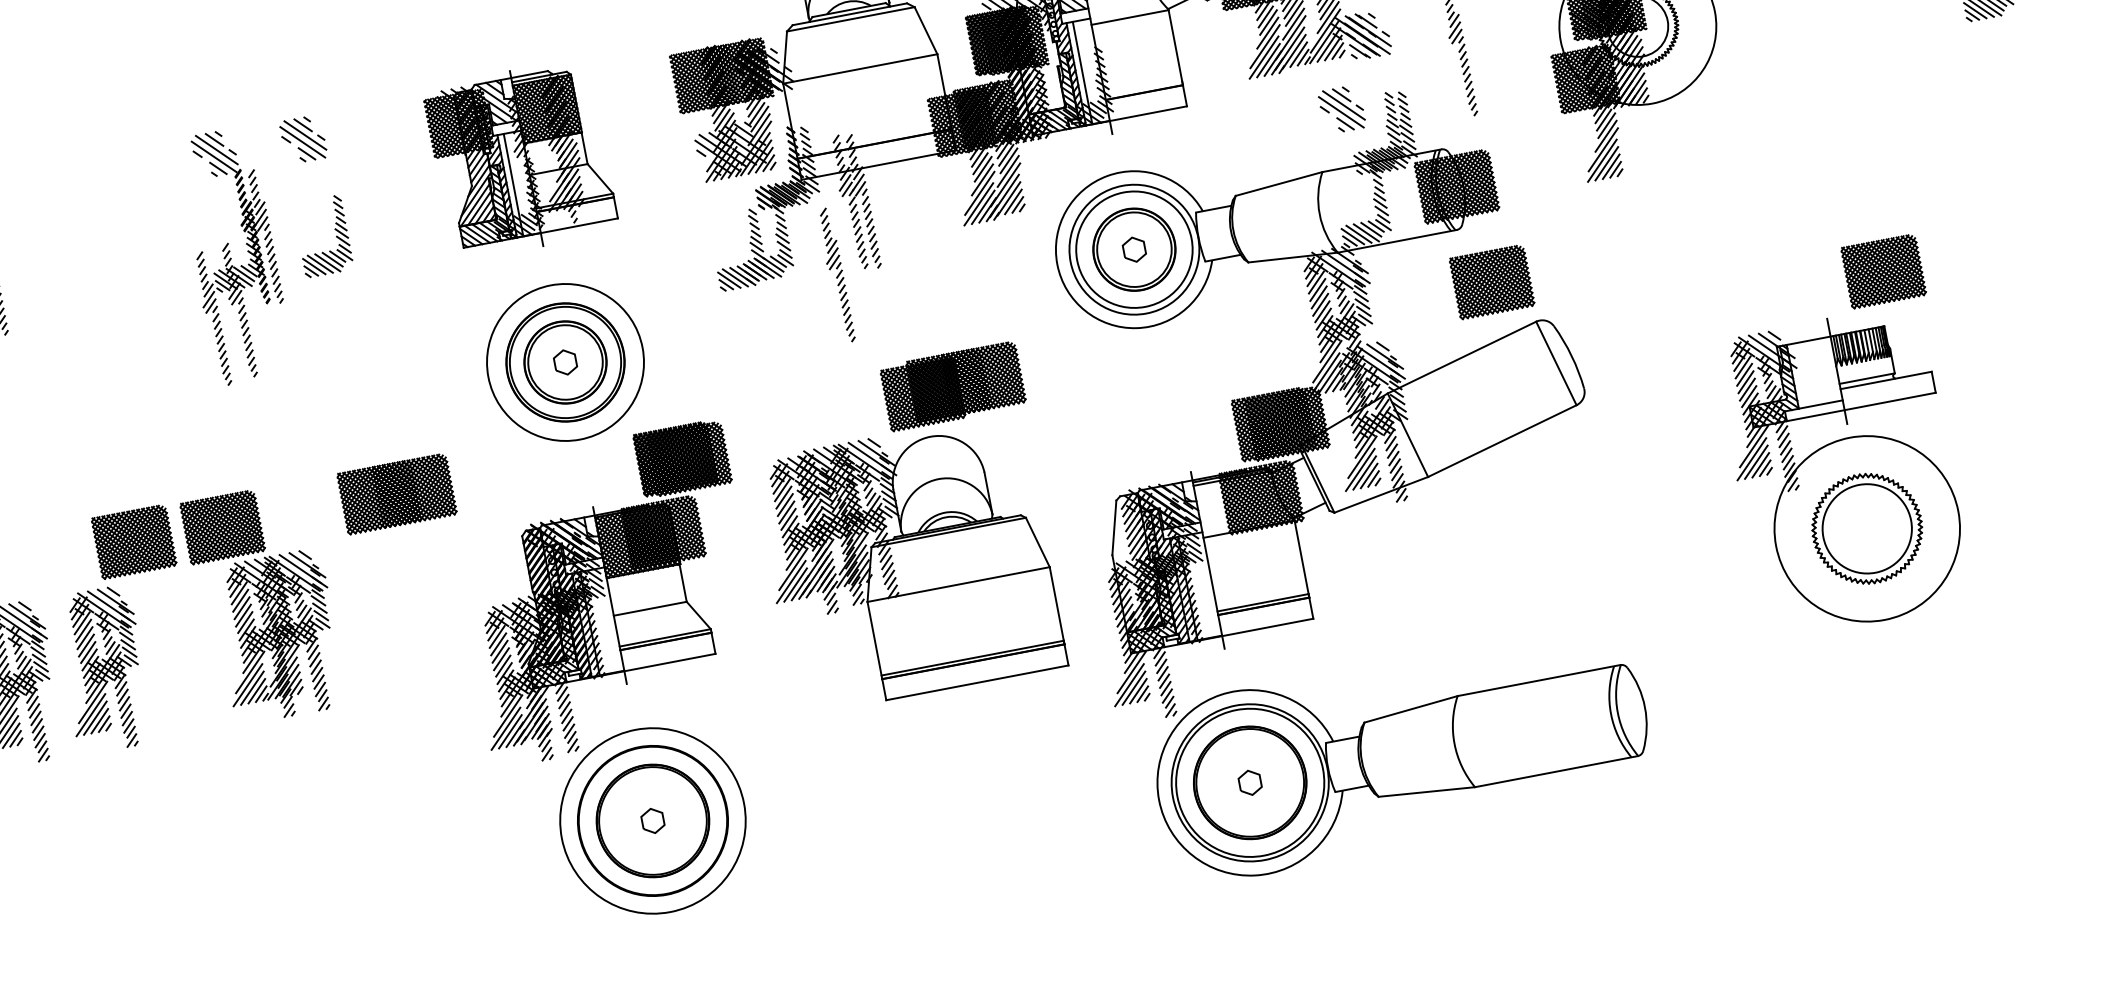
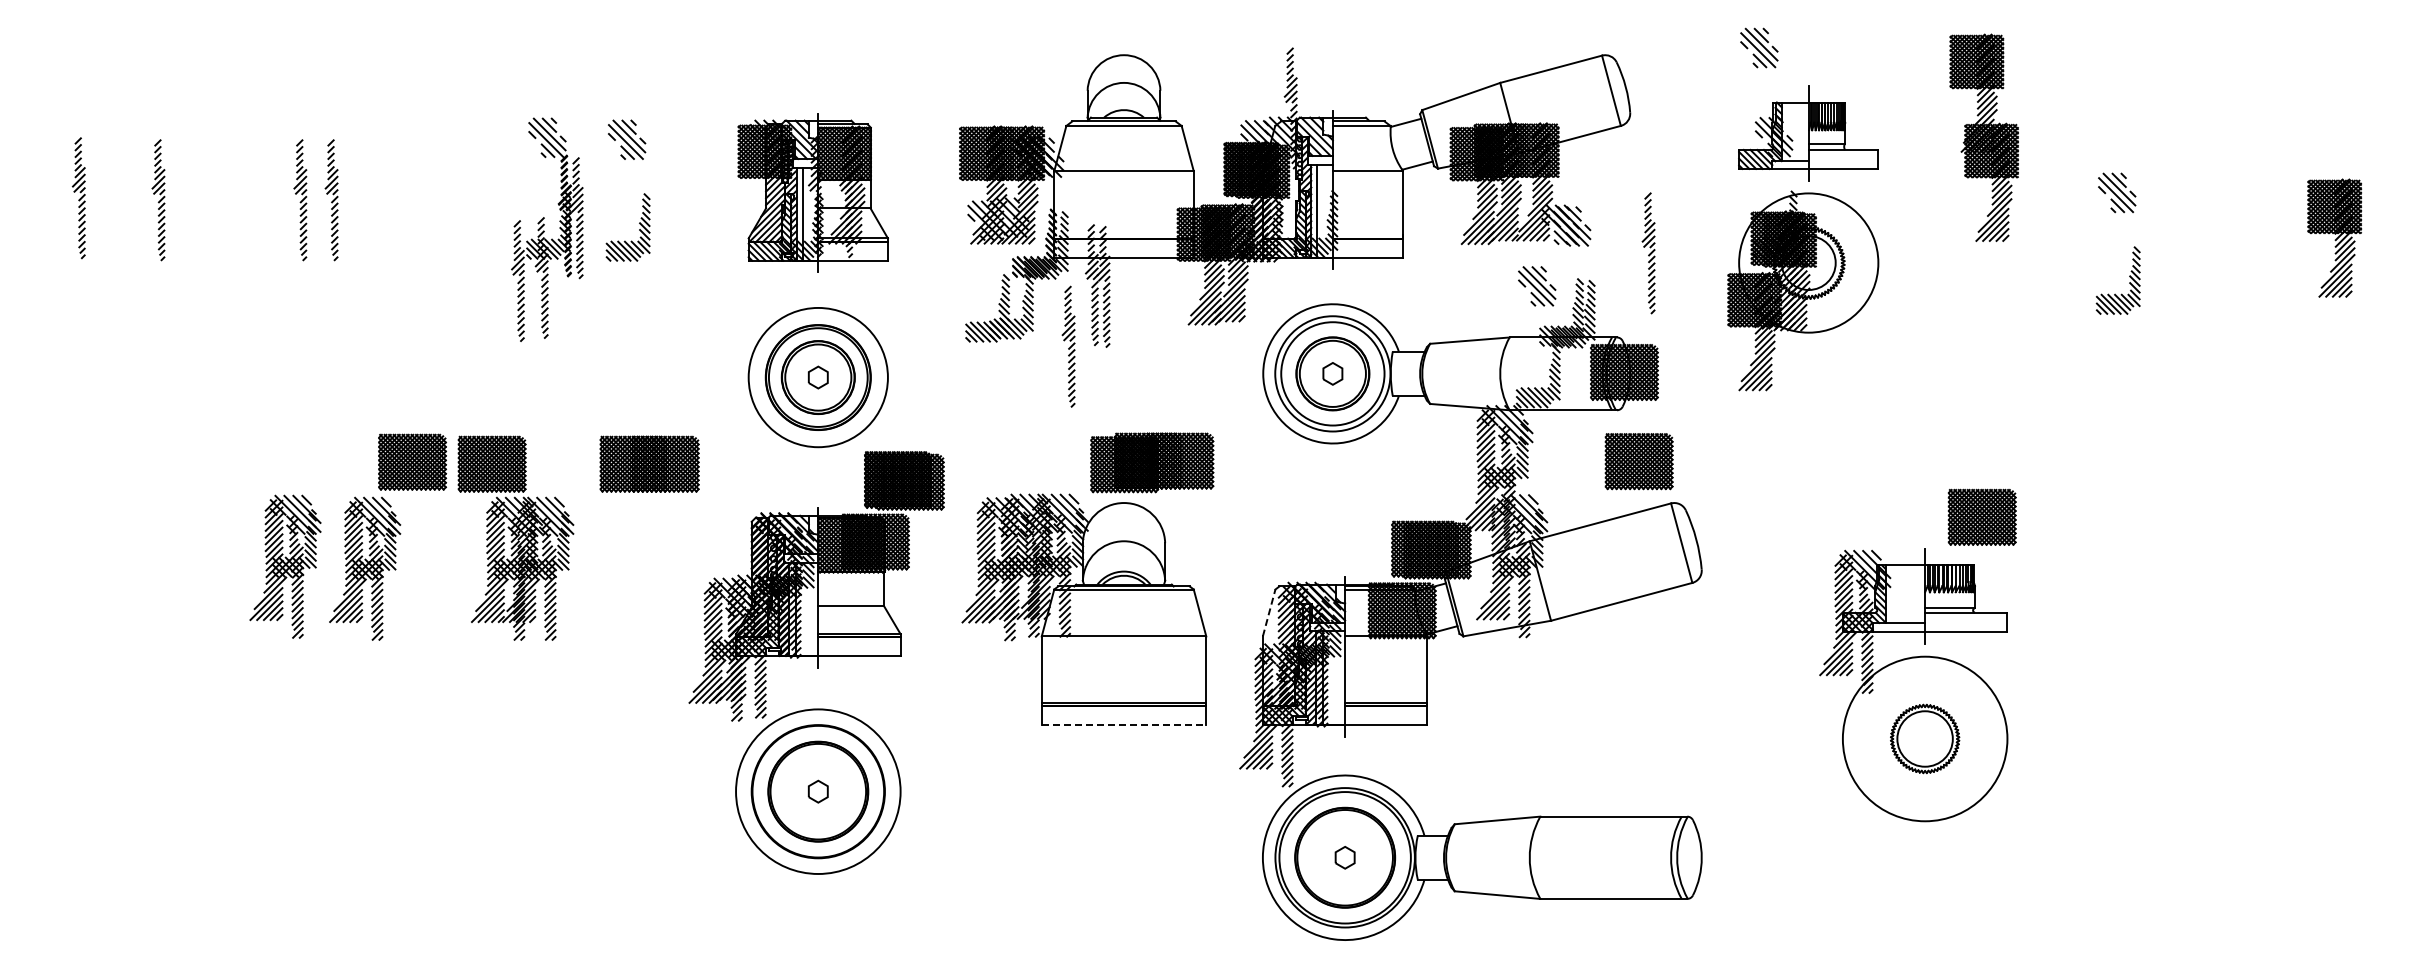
line: (1114, 527) -> (1269, 612), solid -> dashed
part: (1866, 528) -> (1924, 738), size x0.7
line: (977, 683) -> (1124, 725), solid -> dashed

